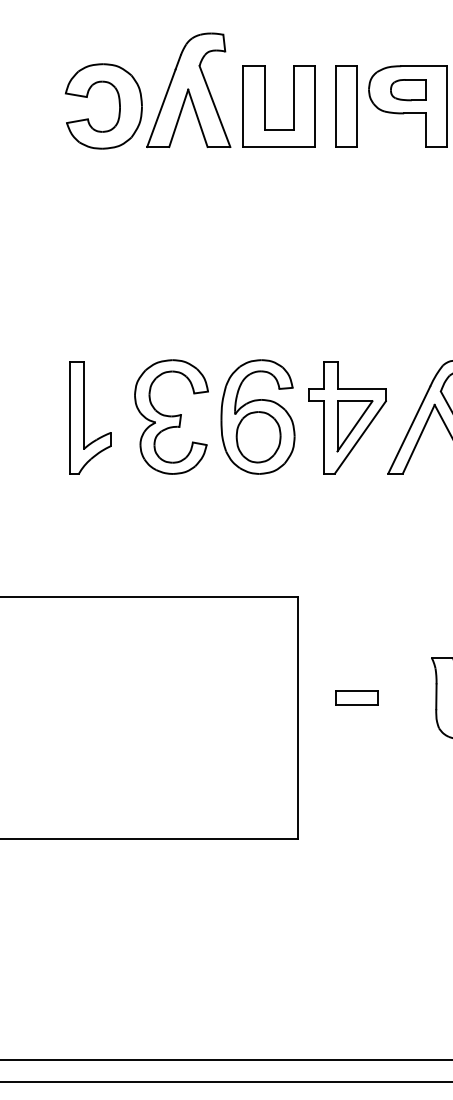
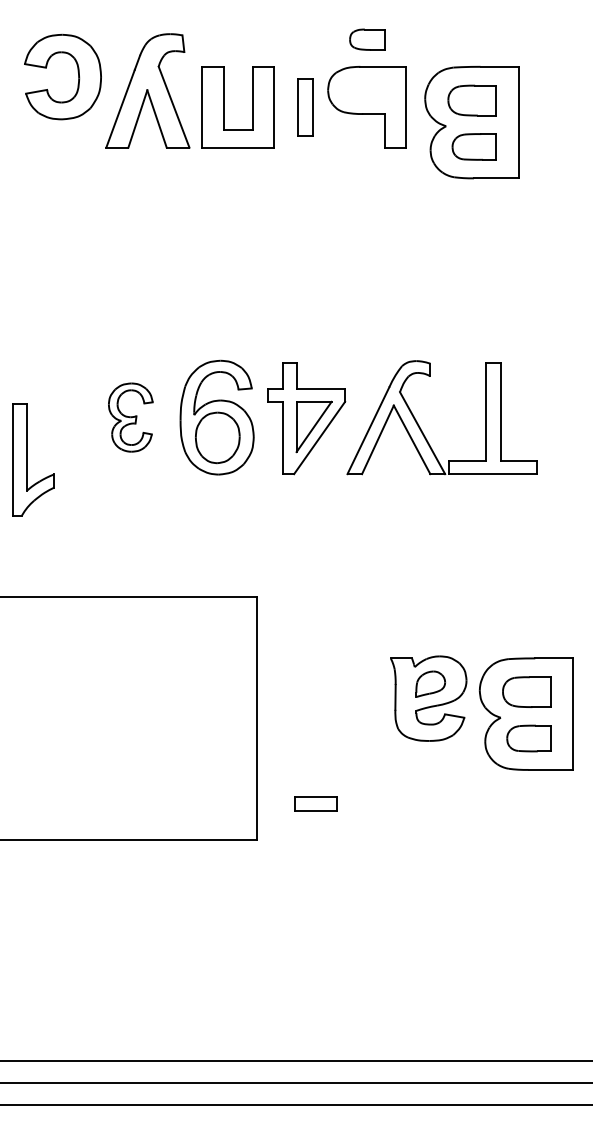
part: (408, 89) -> (367, 39), moved
part: (118, 100) -> (77, 71), moved
part: (346, 106) -> (305, 107), size x0.7
part: (171, 416) -> (130, 417), size x0.6
part: (90, 417) -> (33, 459), moved
part: (356, 697) -> (315, 803), moved

